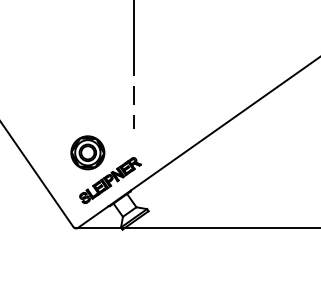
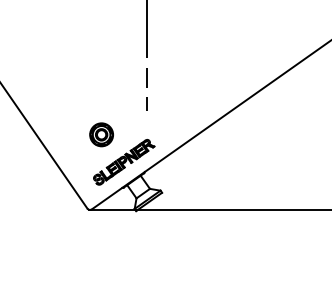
part: (87, 152) -> (101, 134), size x0.7

